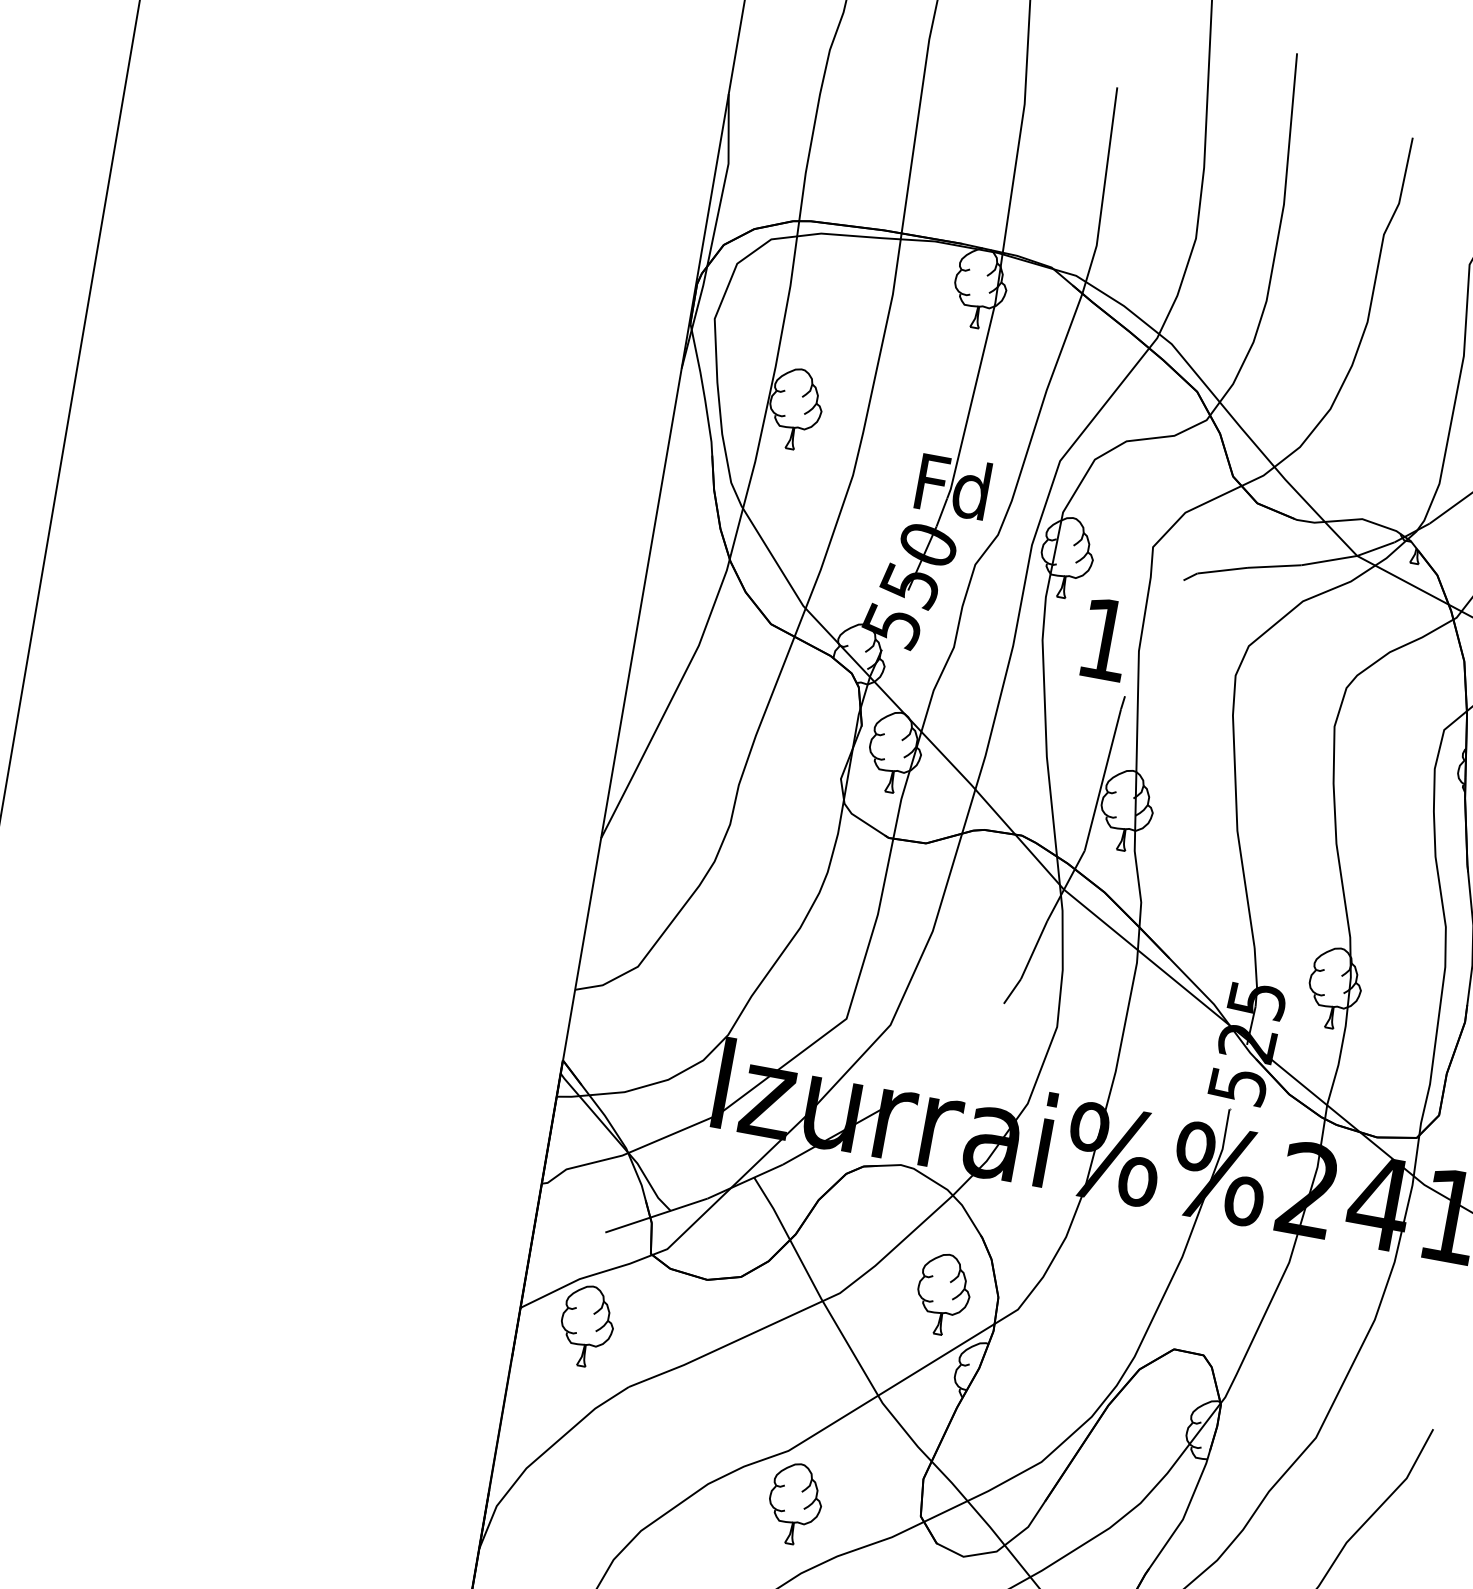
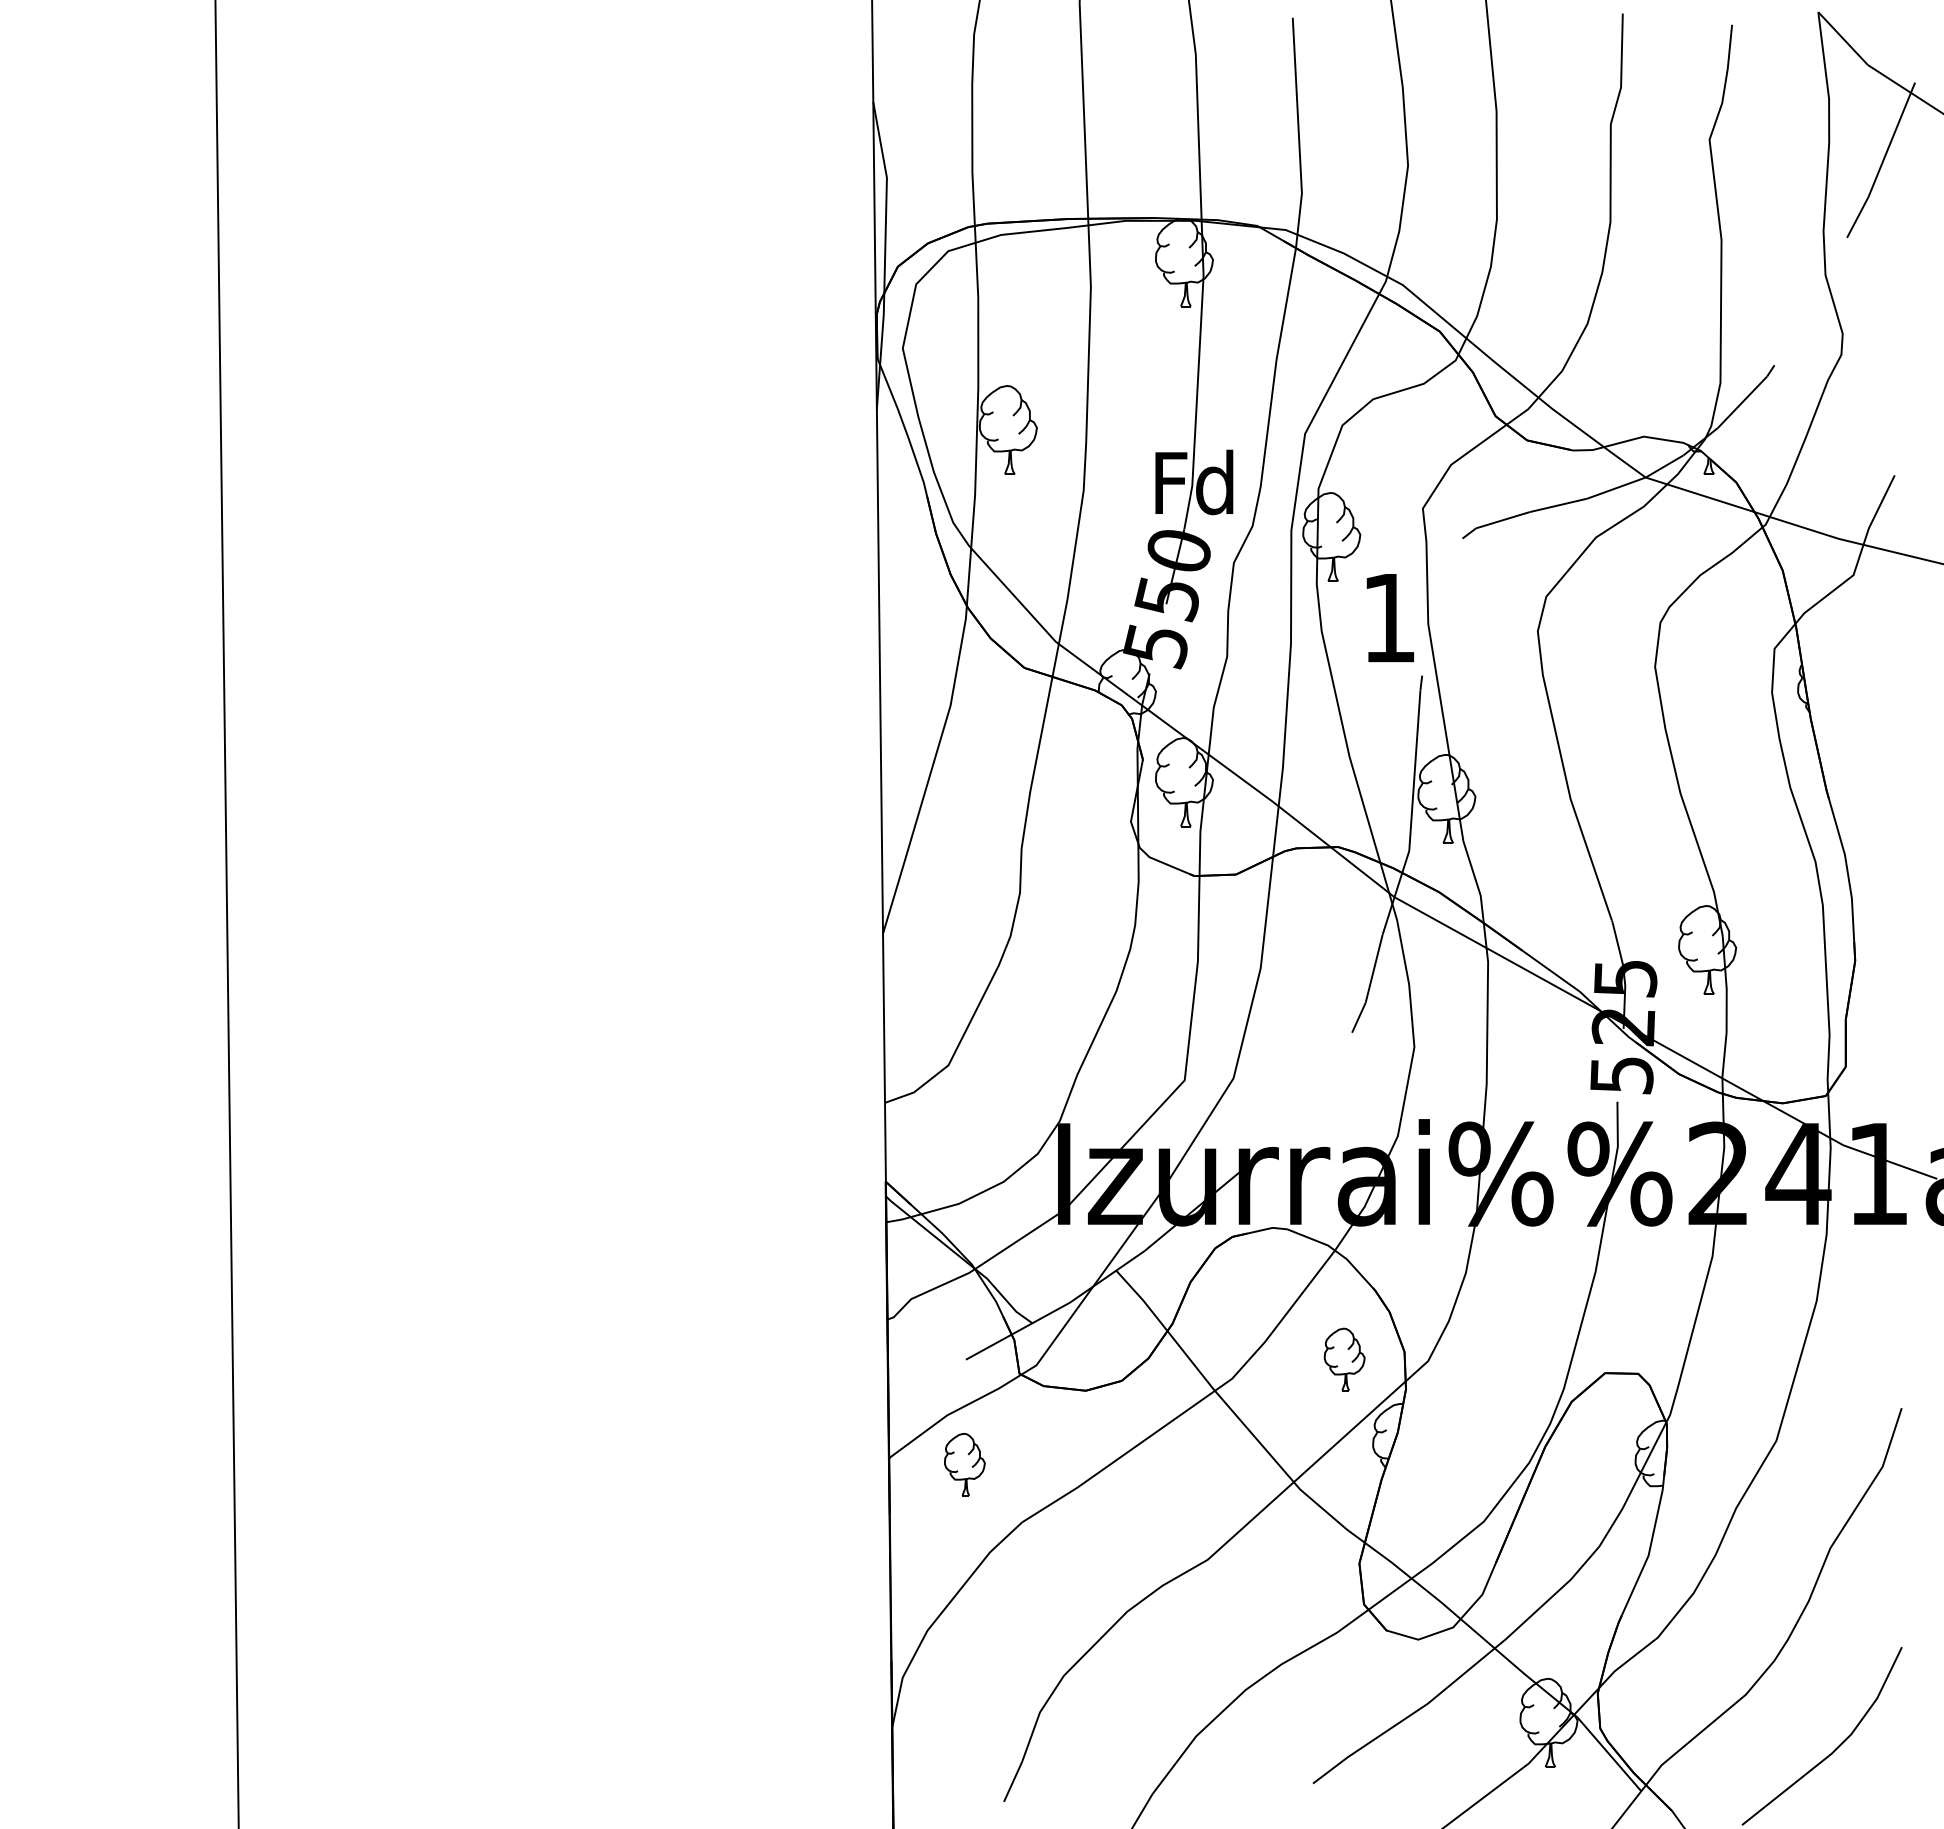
part: (943, 1294) -> (1344, 1359), size x0.7
part: (586, 1325) -> (964, 1464), size x0.7
part: (795, 1503) -> (1225, 1615), removed

